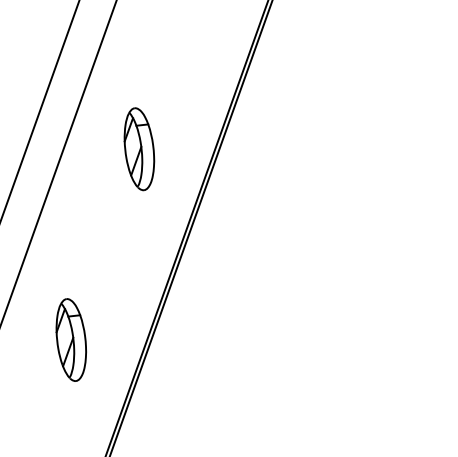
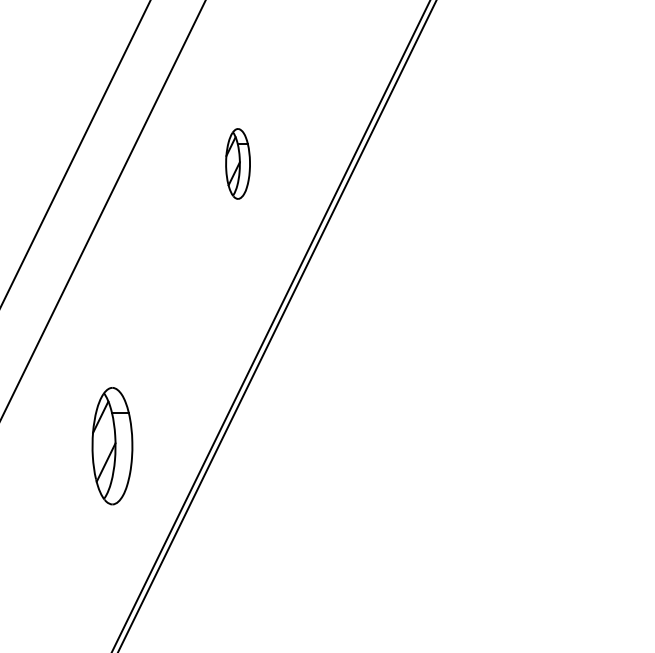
part: (138, 148) -> (237, 163), size x0.6
part: (71, 340) -> (112, 446), moved

